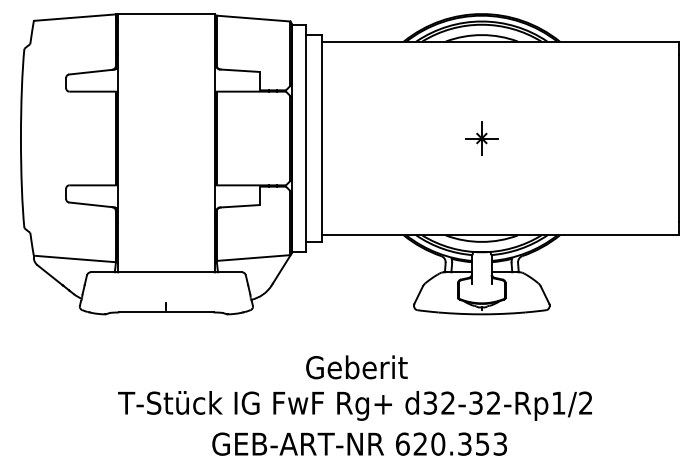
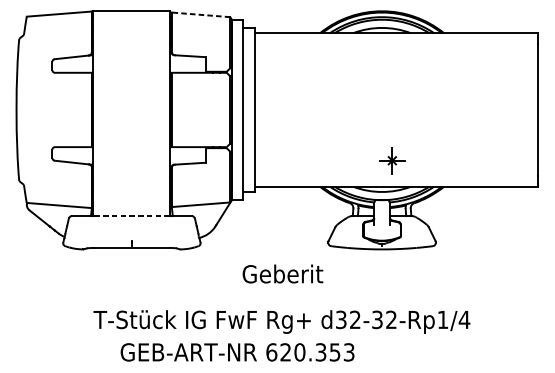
line: (253, 18) -> (200, 14), solid -> dashed
part: (481, 138) -> (392, 160), moved
line: (166, 272) -> (131, 216), solid -> dashed
text: (356, 367) -> (282, 274), moved
text: (585, 402) -> (464, 319), d32-32-Rp1/2 -> d32-32-Rp1/4
text: (359, 443) -> (237, 351), moved

